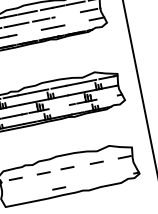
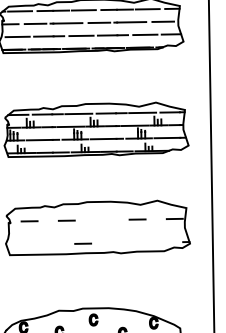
line: (65, 15) -> (131, 22), added
line: (77, 22) -> (145, 34), added
line: (29, 32) -> (81, 35), added
line: (108, 96) -> (167, 137), added
line: (60, 106) -> (103, 138), added
line: (67, 168) -> (98, 219), removed

